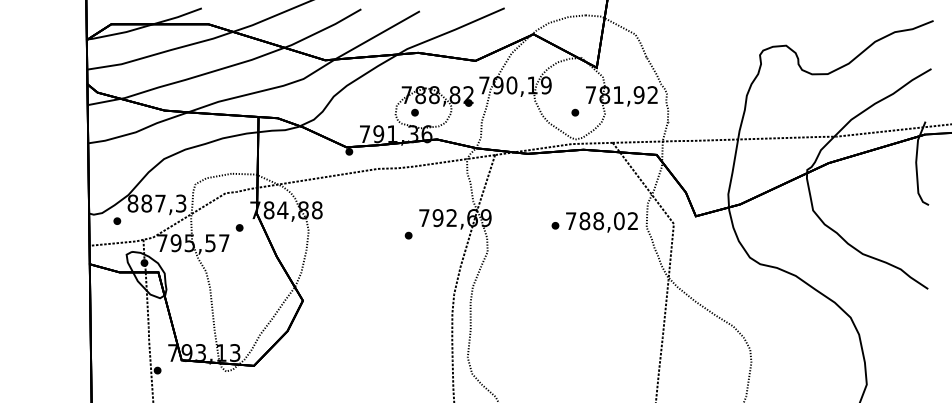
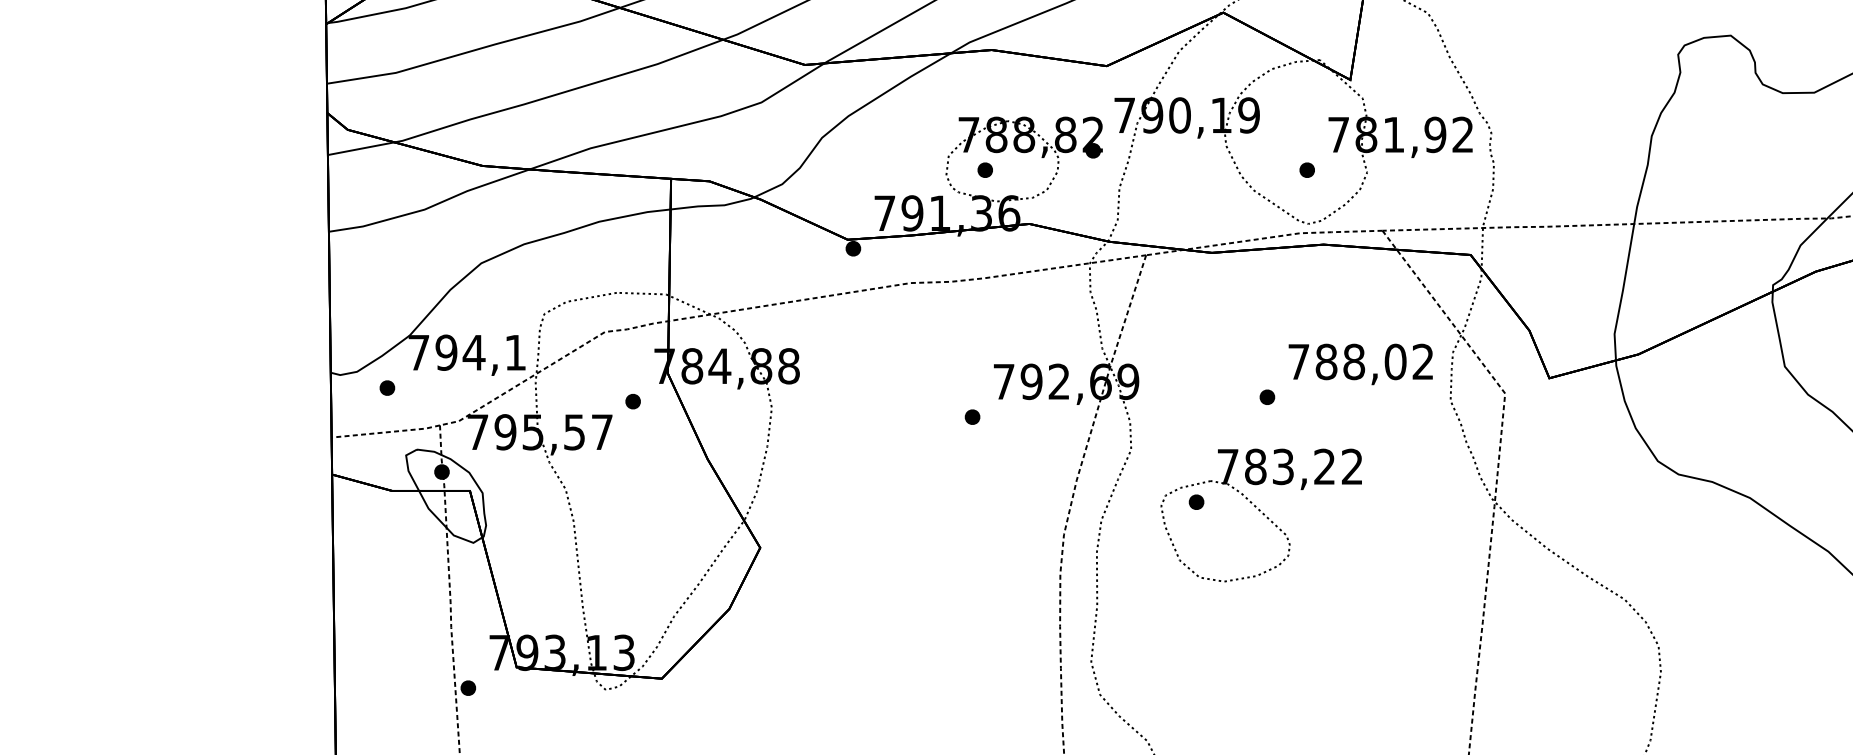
text: (156, 203) -> (466, 352), 887,3 -> 794,1
text: (601, 222) -> (1359, 364), moved
part: (551, 284) -> (1259, 515), added

